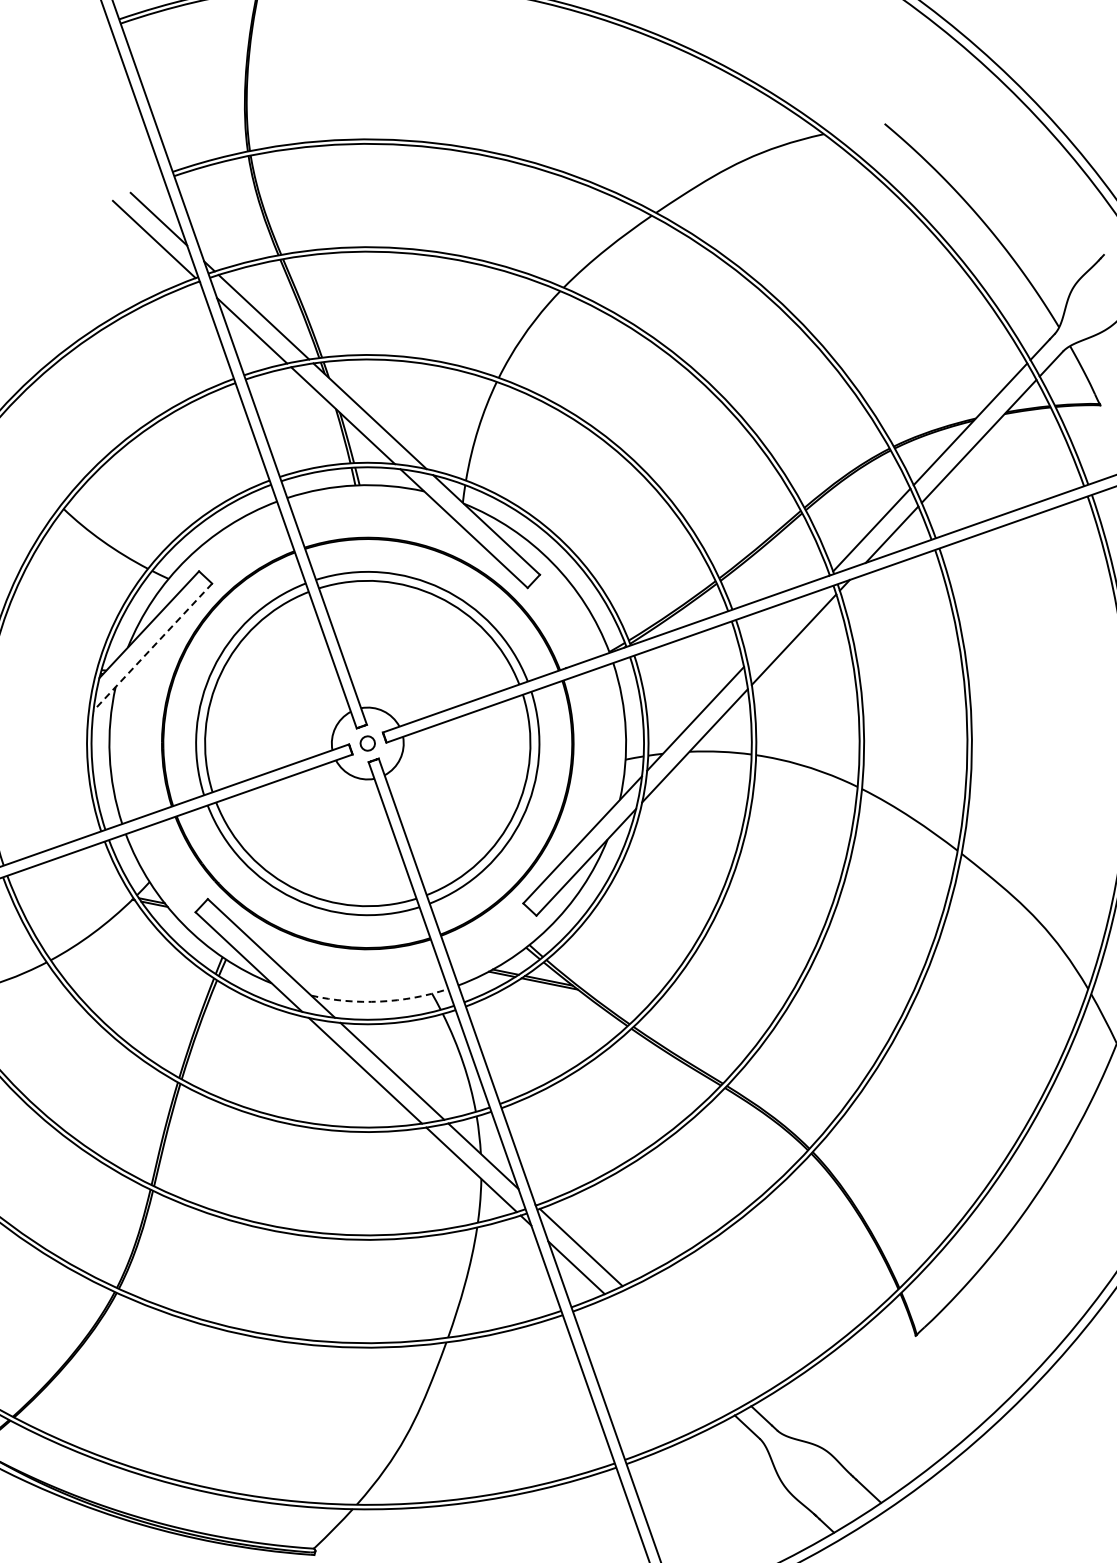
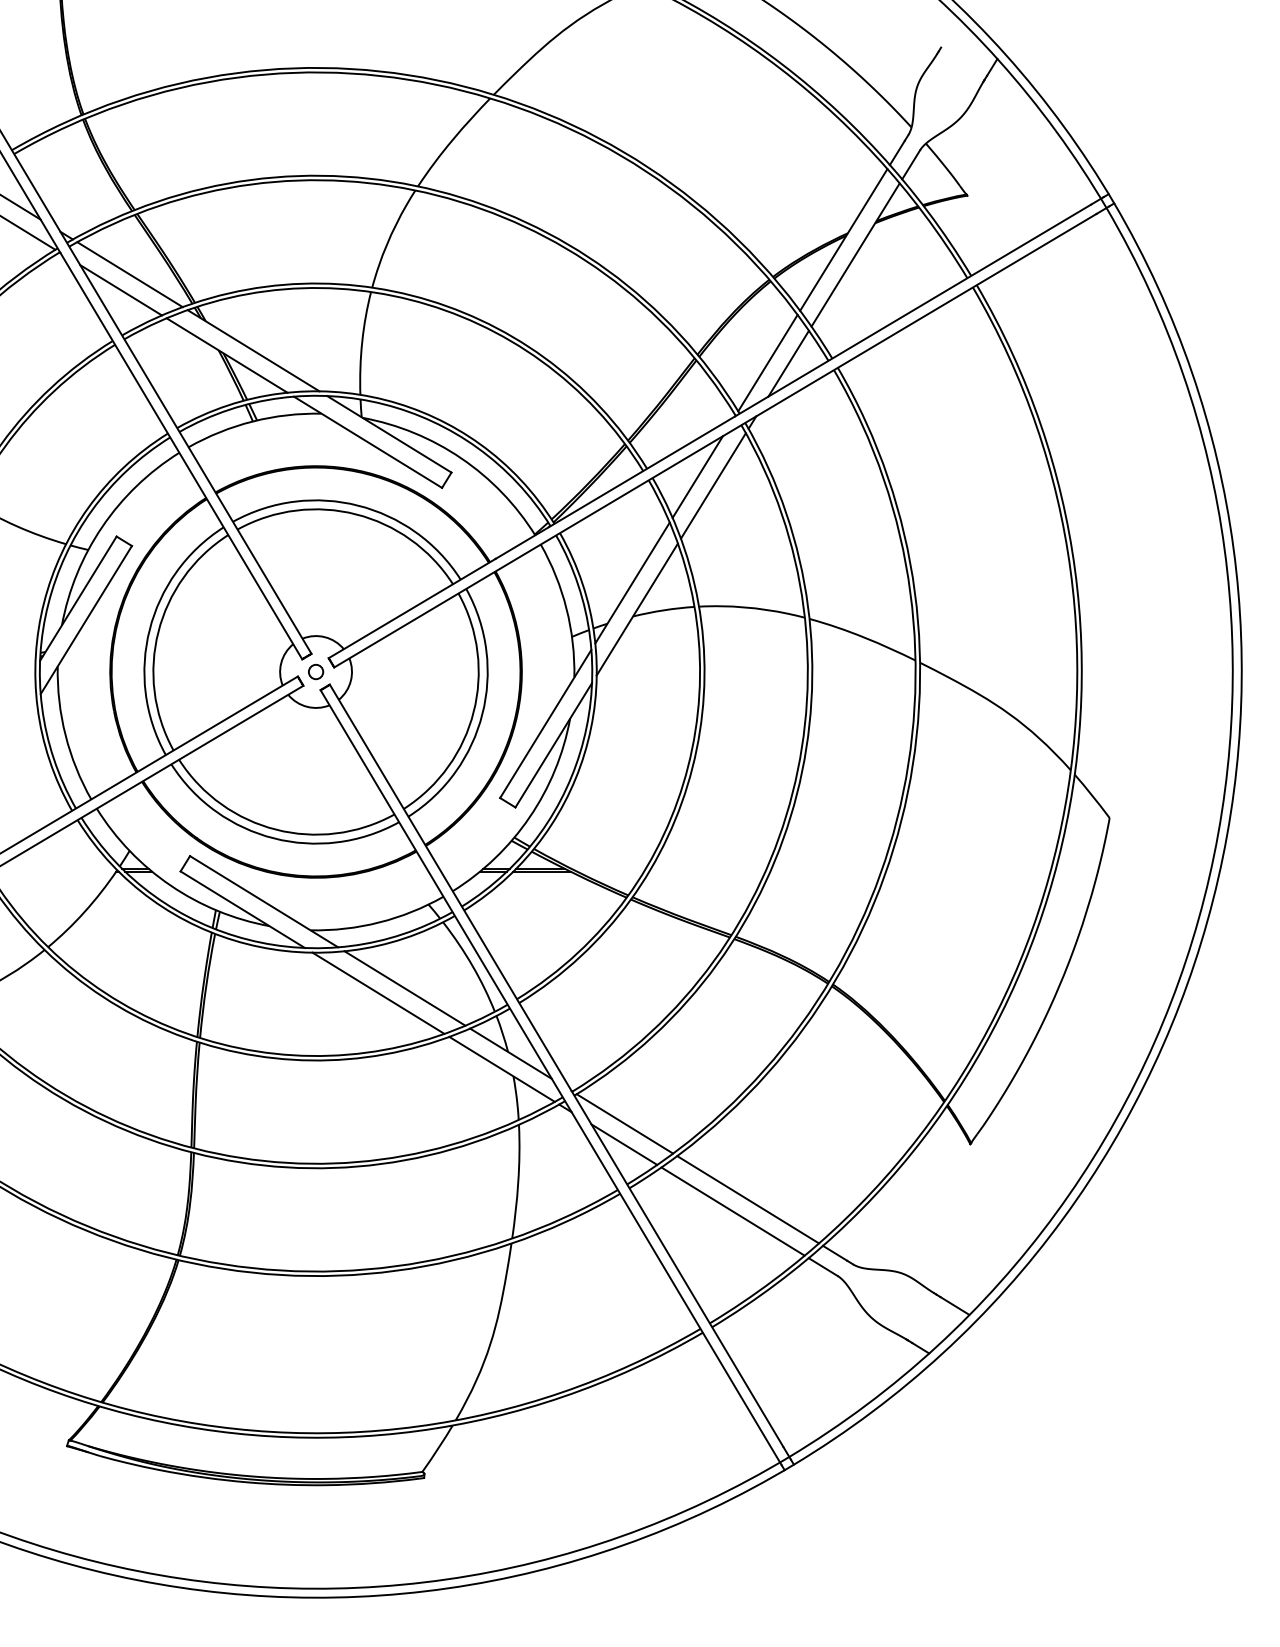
line: (780, 627) -> (697, 476), added
line: (152, 647) -> (86, 620), dashed -> solid
arc: (380, 1001) -> (379, 922), dashed -> solid
line: (686, 1345) -> (747, 1199), added
line: (669, 1354) -> (732, 1211), added

